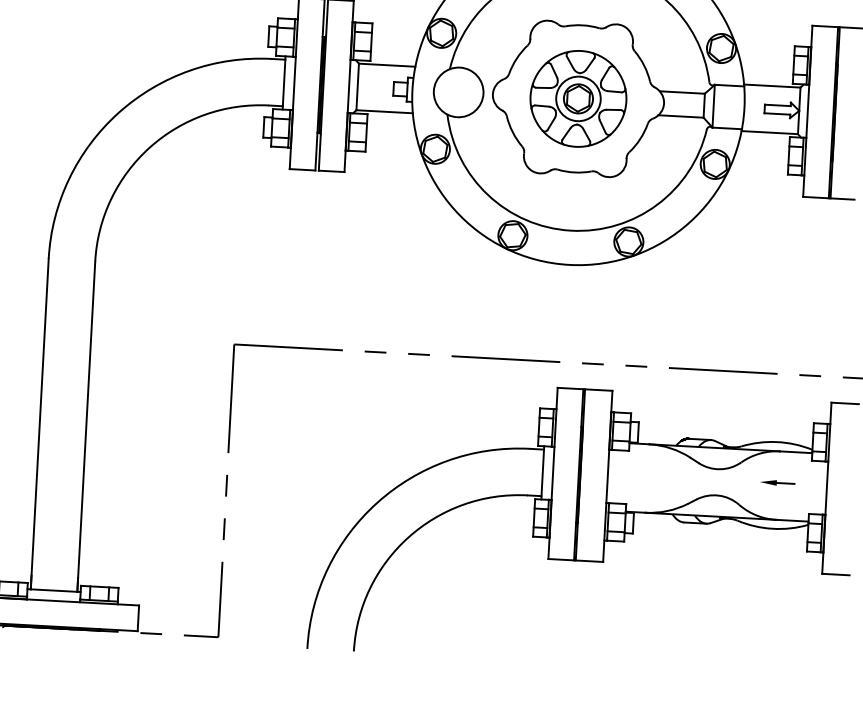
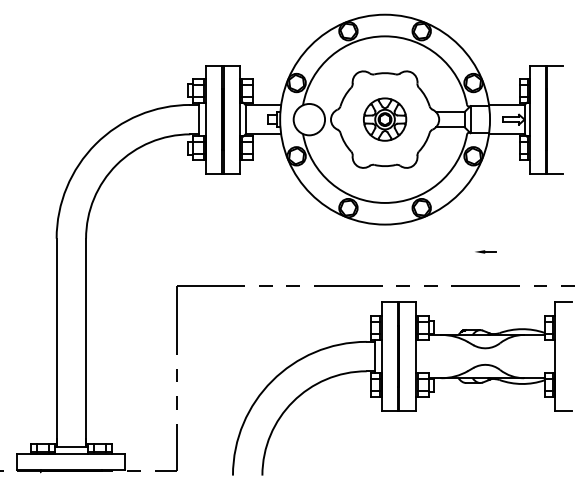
part: (577, 98) -> (384, 119), size x0.7
line: (777, 482) -> (485, 251), moved

